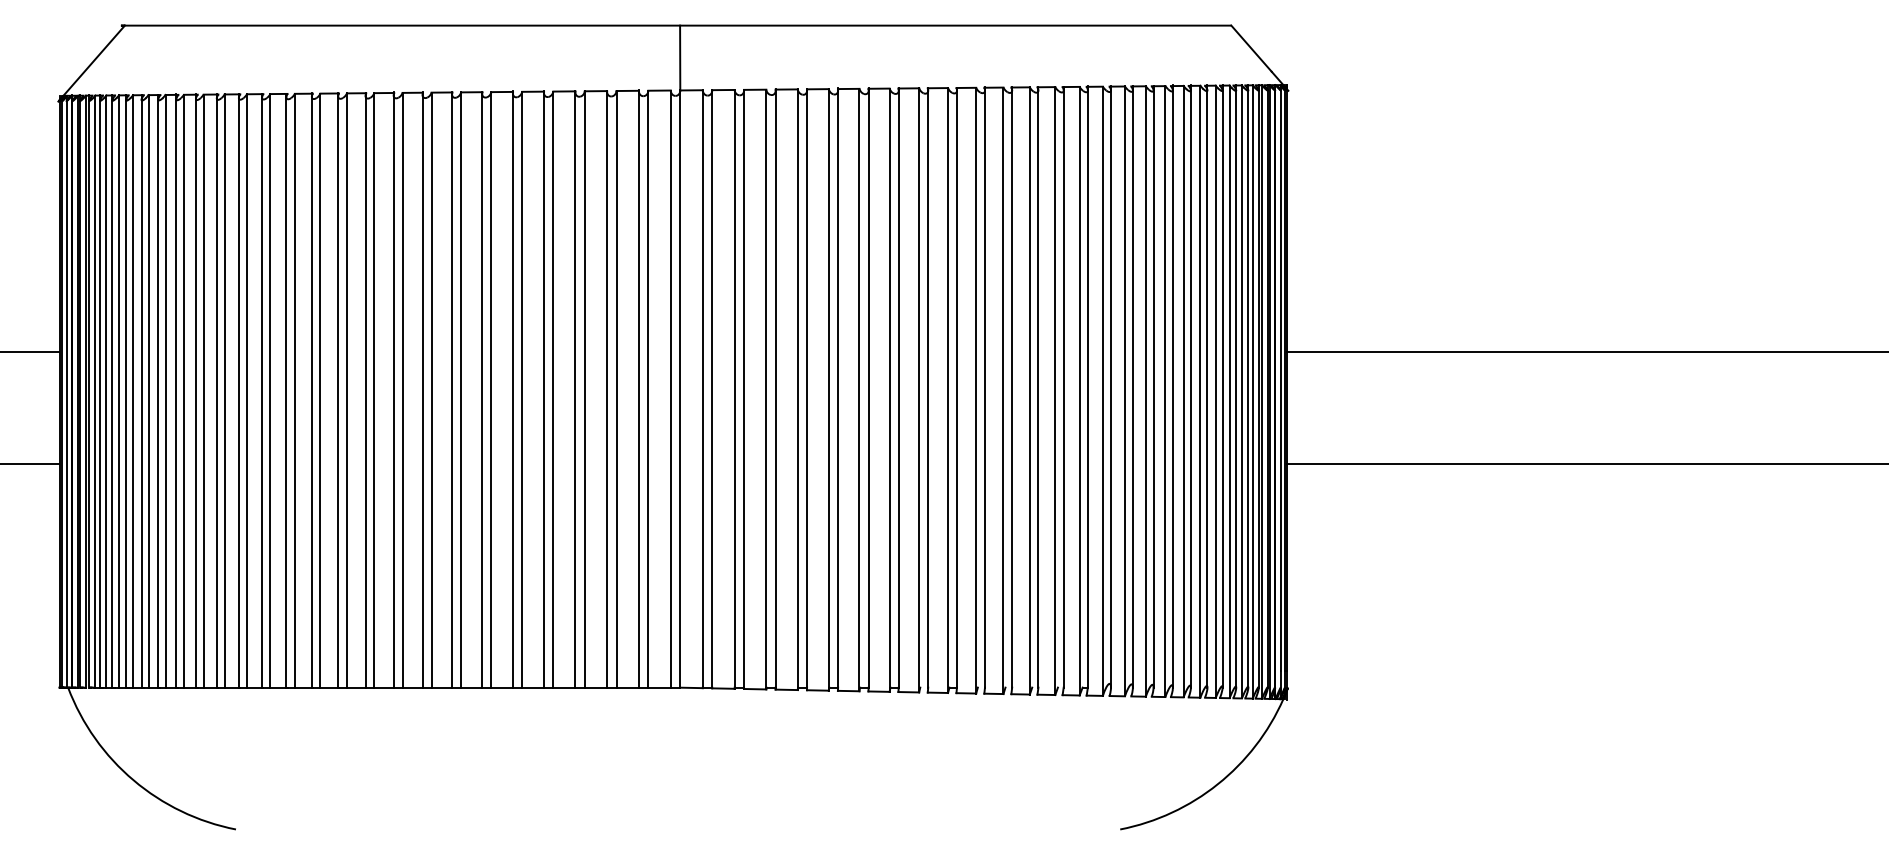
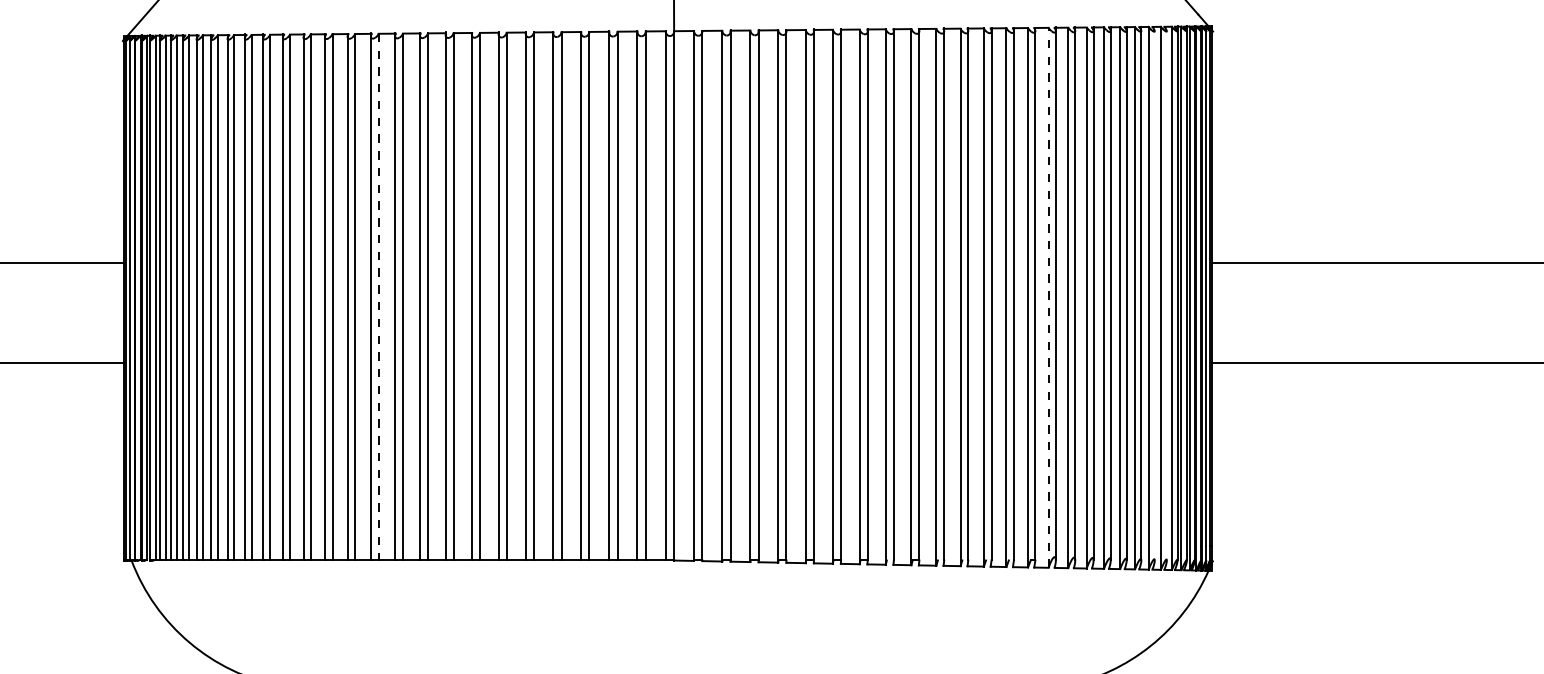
line: (1236, 385) -> (1167, 292), removed
line: (1222, 386) -> (1154, 293), removed
line: (346, 391) -> (378, 298), solid -> dashed
line: (1102, 391) -> (1048, 298), solid -> dashed

